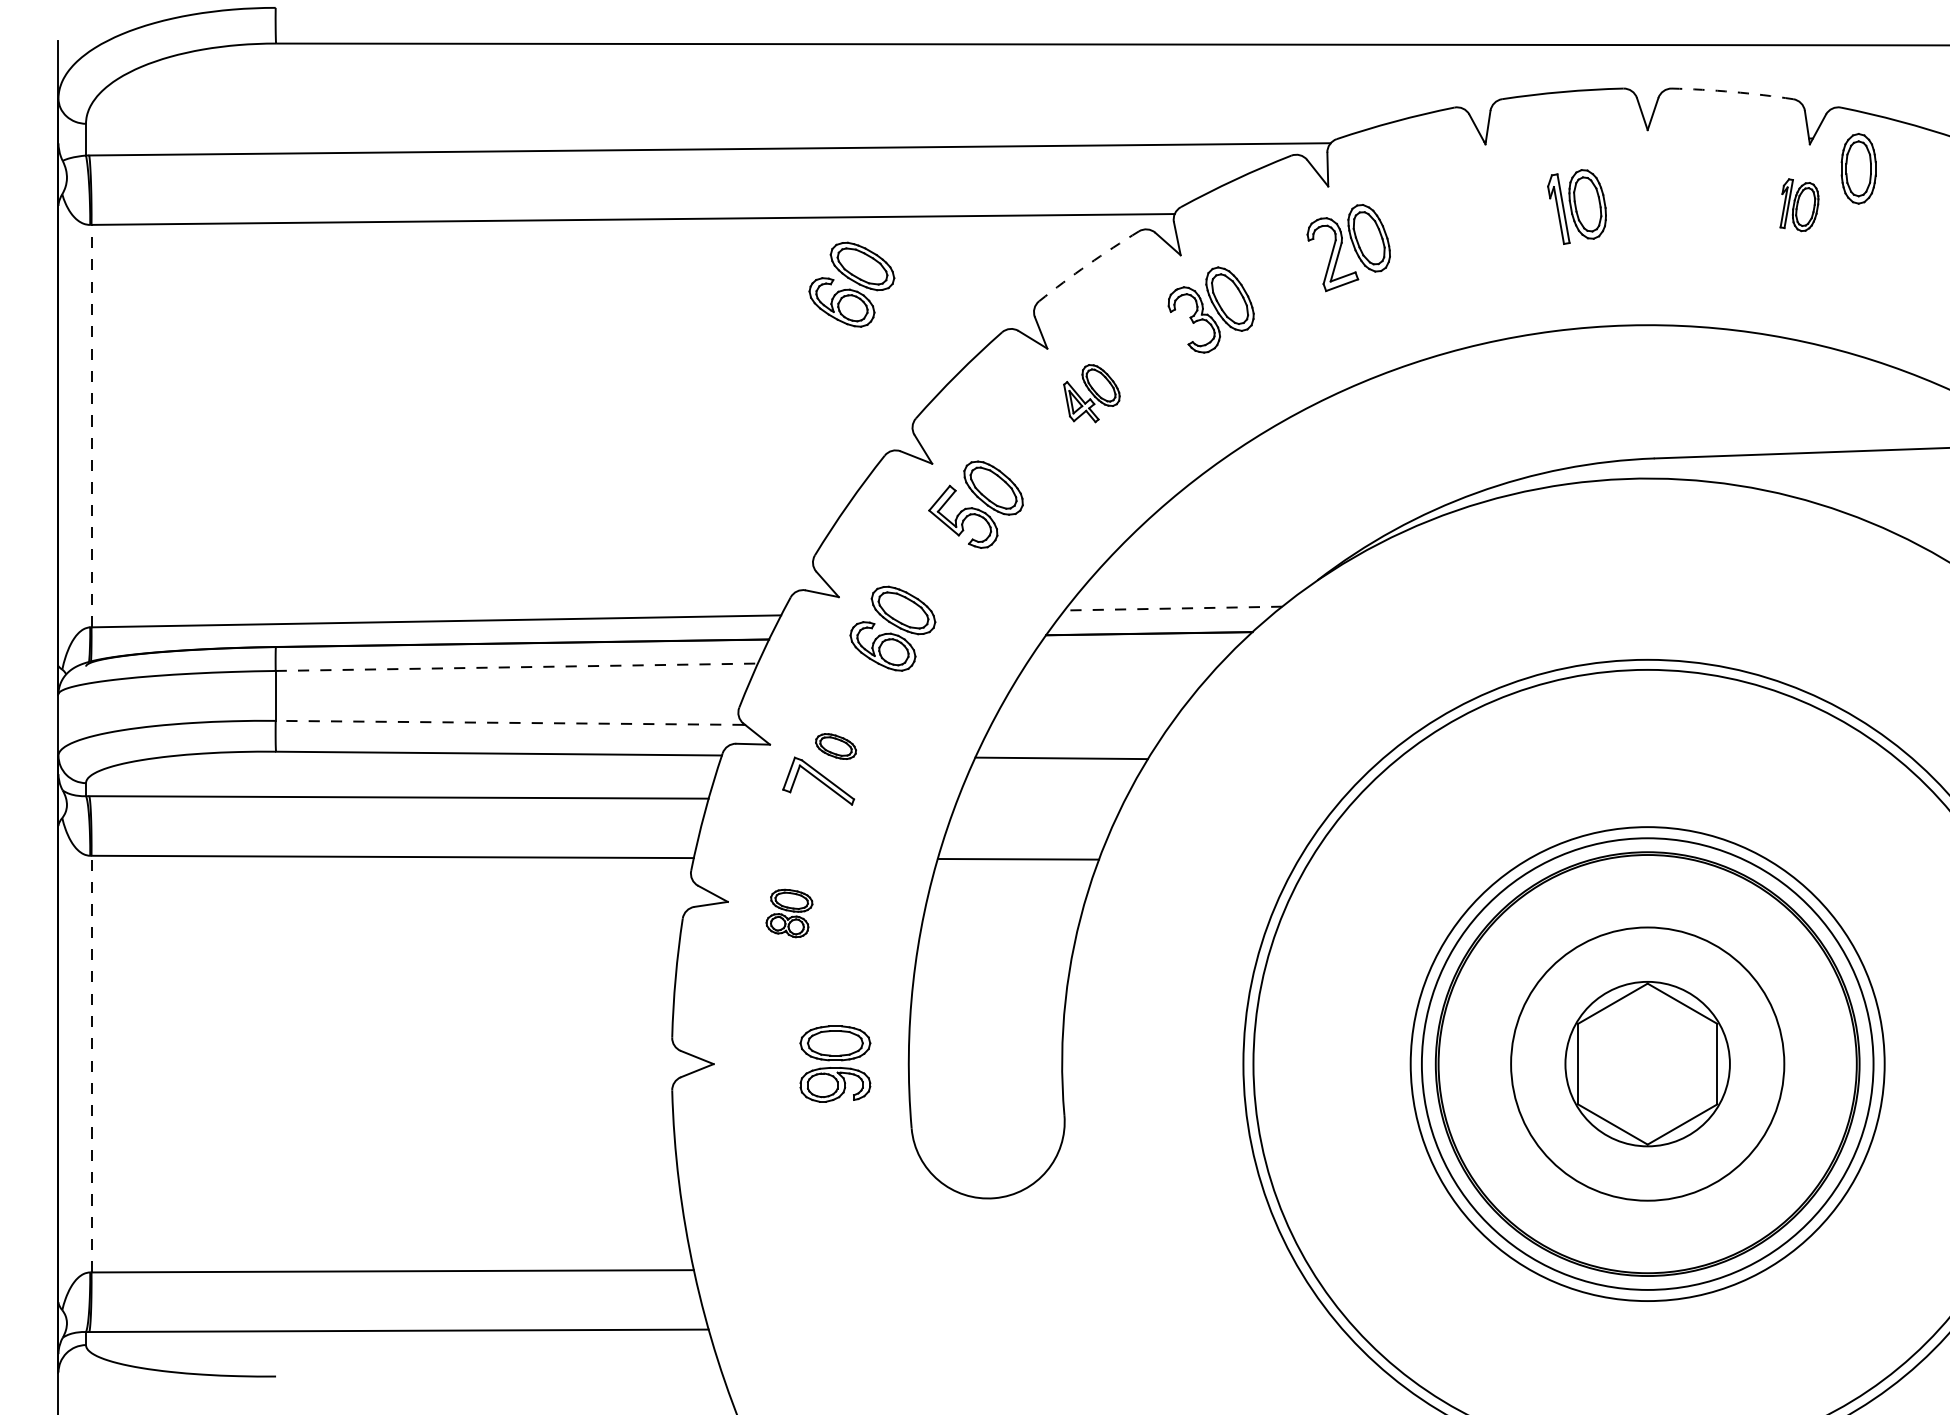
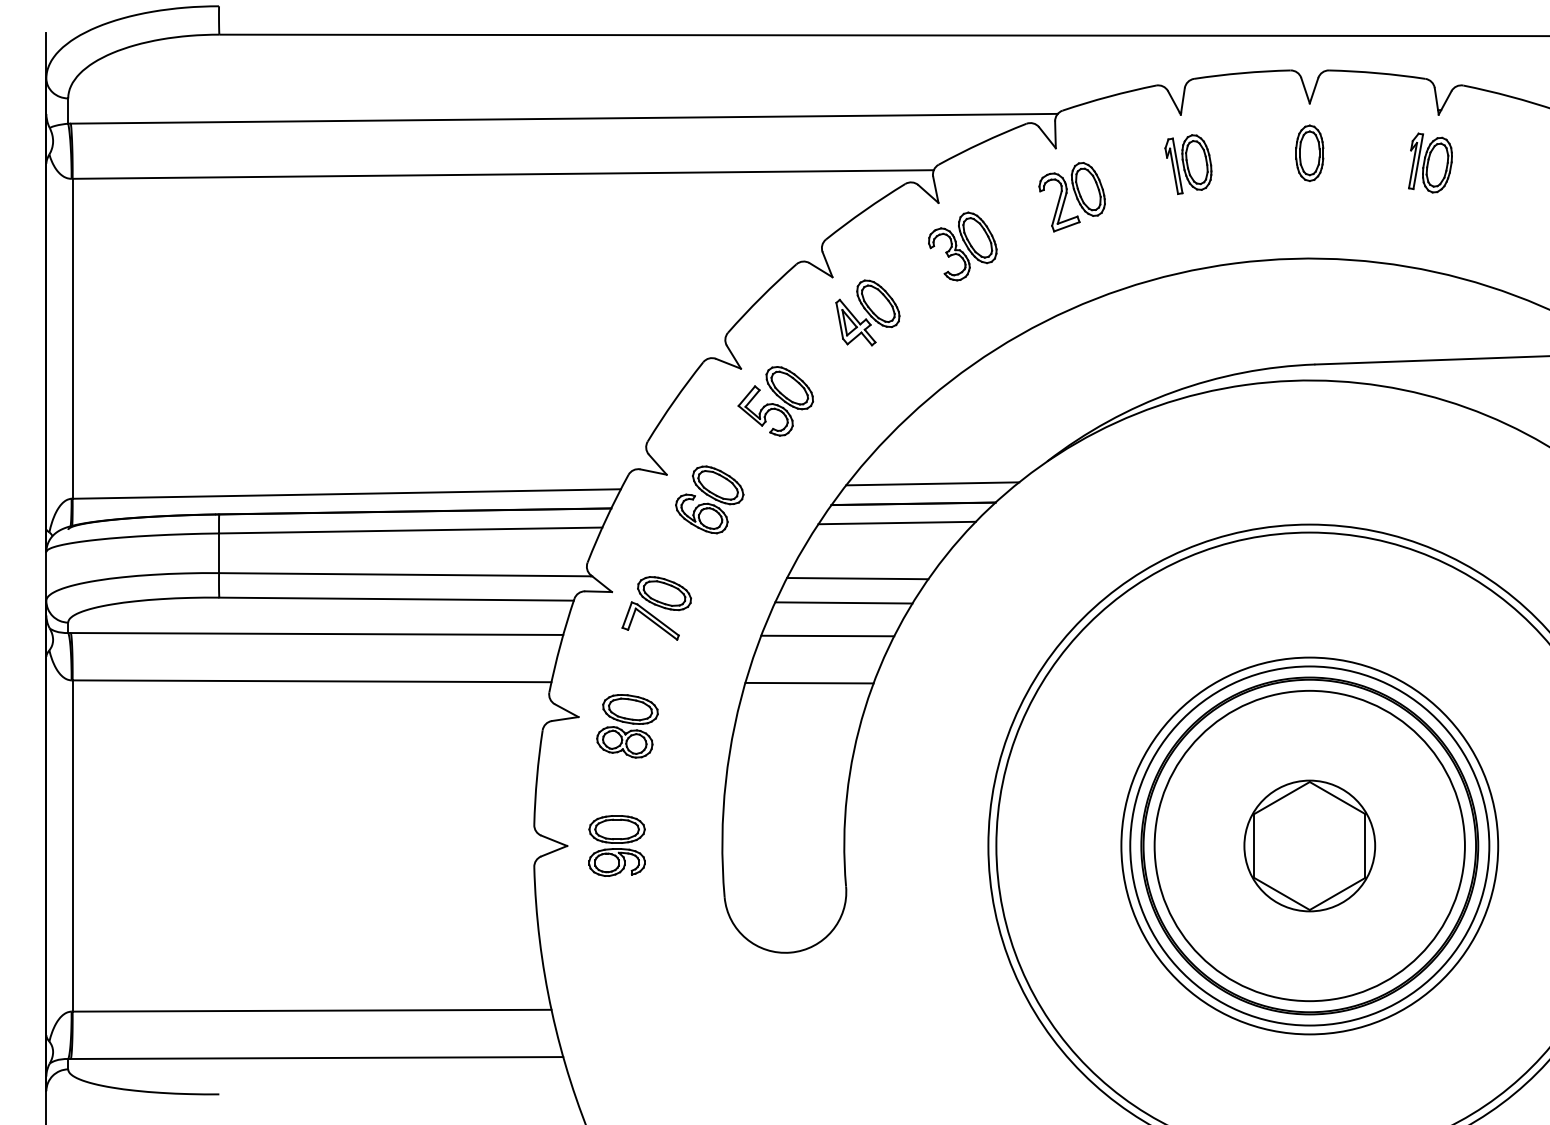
arc: (1732, 92) -> (1377, 73), dashed -> solid
part: (1858, 168) -> (1309, 153), moved
part: (1799, 205) -> (1430, 163), size x1.43
part: (1576, 206) -> (1188, 164), moved
arc: (1087, 264) -> (864, 210), dashed -> solid
part: (851, 284) -> (676, 226), removed
part: (1091, 393) -> (867, 312), size x1.43
line: (91, 425) -> (72, 338), dashed -> solid
line: (1173, 608) -> (932, 483), dashed -> solid
line: (1128, 657) -> (897, 522), added
line: (517, 667) -> (411, 530), dashed -> solid
line: (509, 722) -> (404, 574), dashed -> solid
line: (1078, 727) -> (857, 578), added
part: (835, 746) -> (664, 593), size x1.67
line: (1041, 799) -> (827, 635), added
part: (789, 913) -> (627, 726), size x1.67
line: (91, 1063) -> (72, 845), dashed -> solid
part: (835, 1063) -> (617, 845), moved
circle: (1647, 1063) -> (1309, 845), size x1.43

